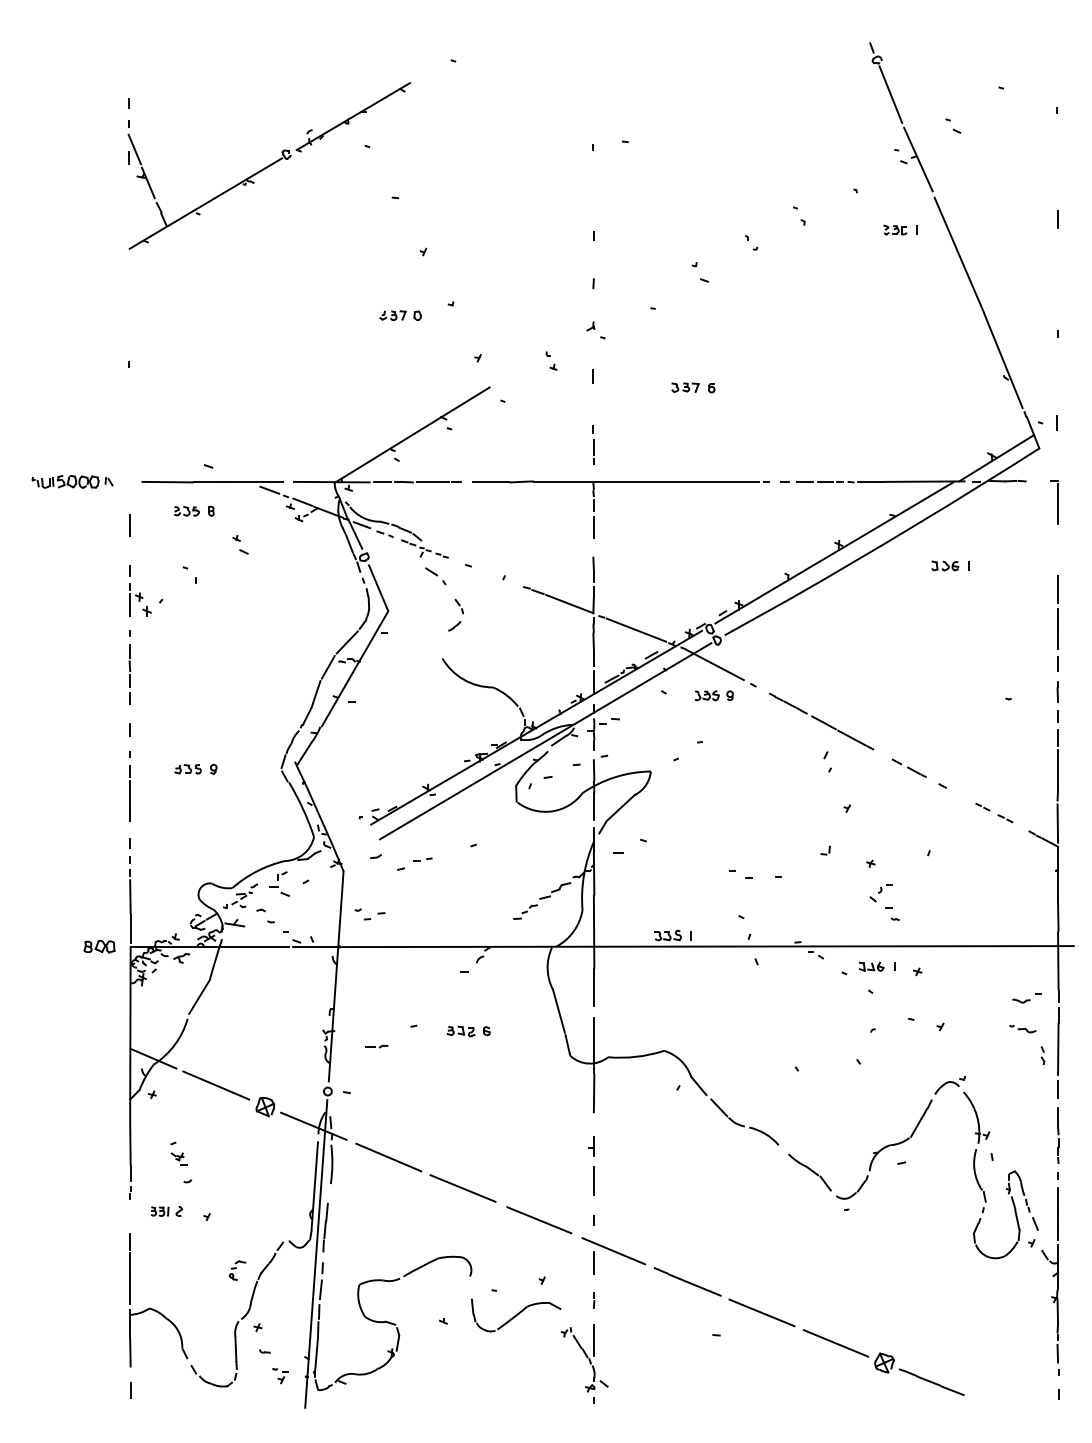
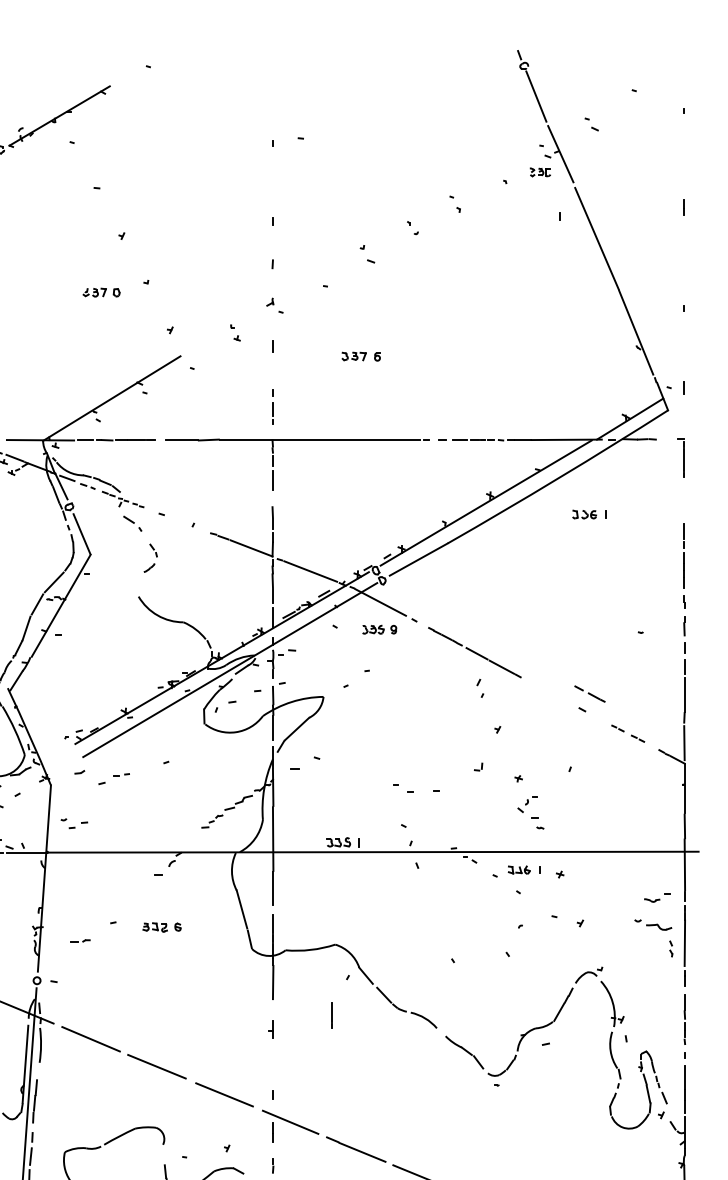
part: (895, 229) -> (540, 171), moved
line: (908, 767) -> (589, 693), moved
part: (1022, 1029) -> (653, 925), size x1.6
line: (593, 1180) -> (331, 1015), moved

